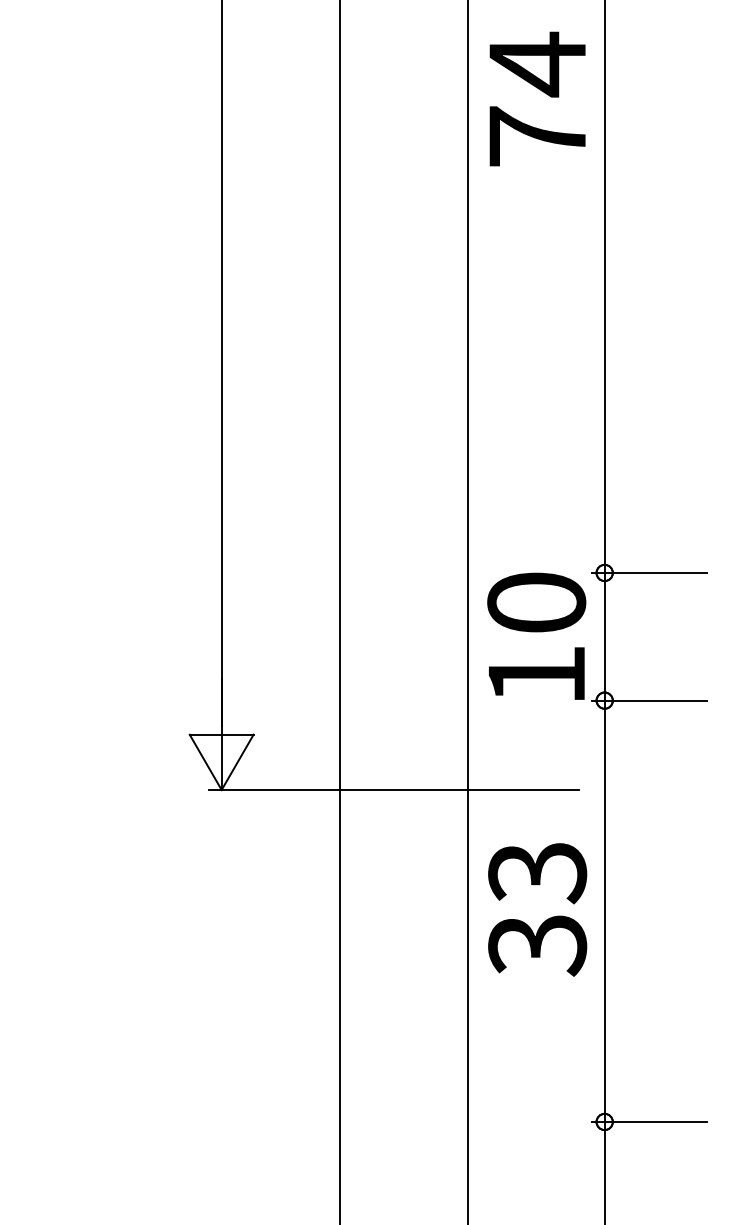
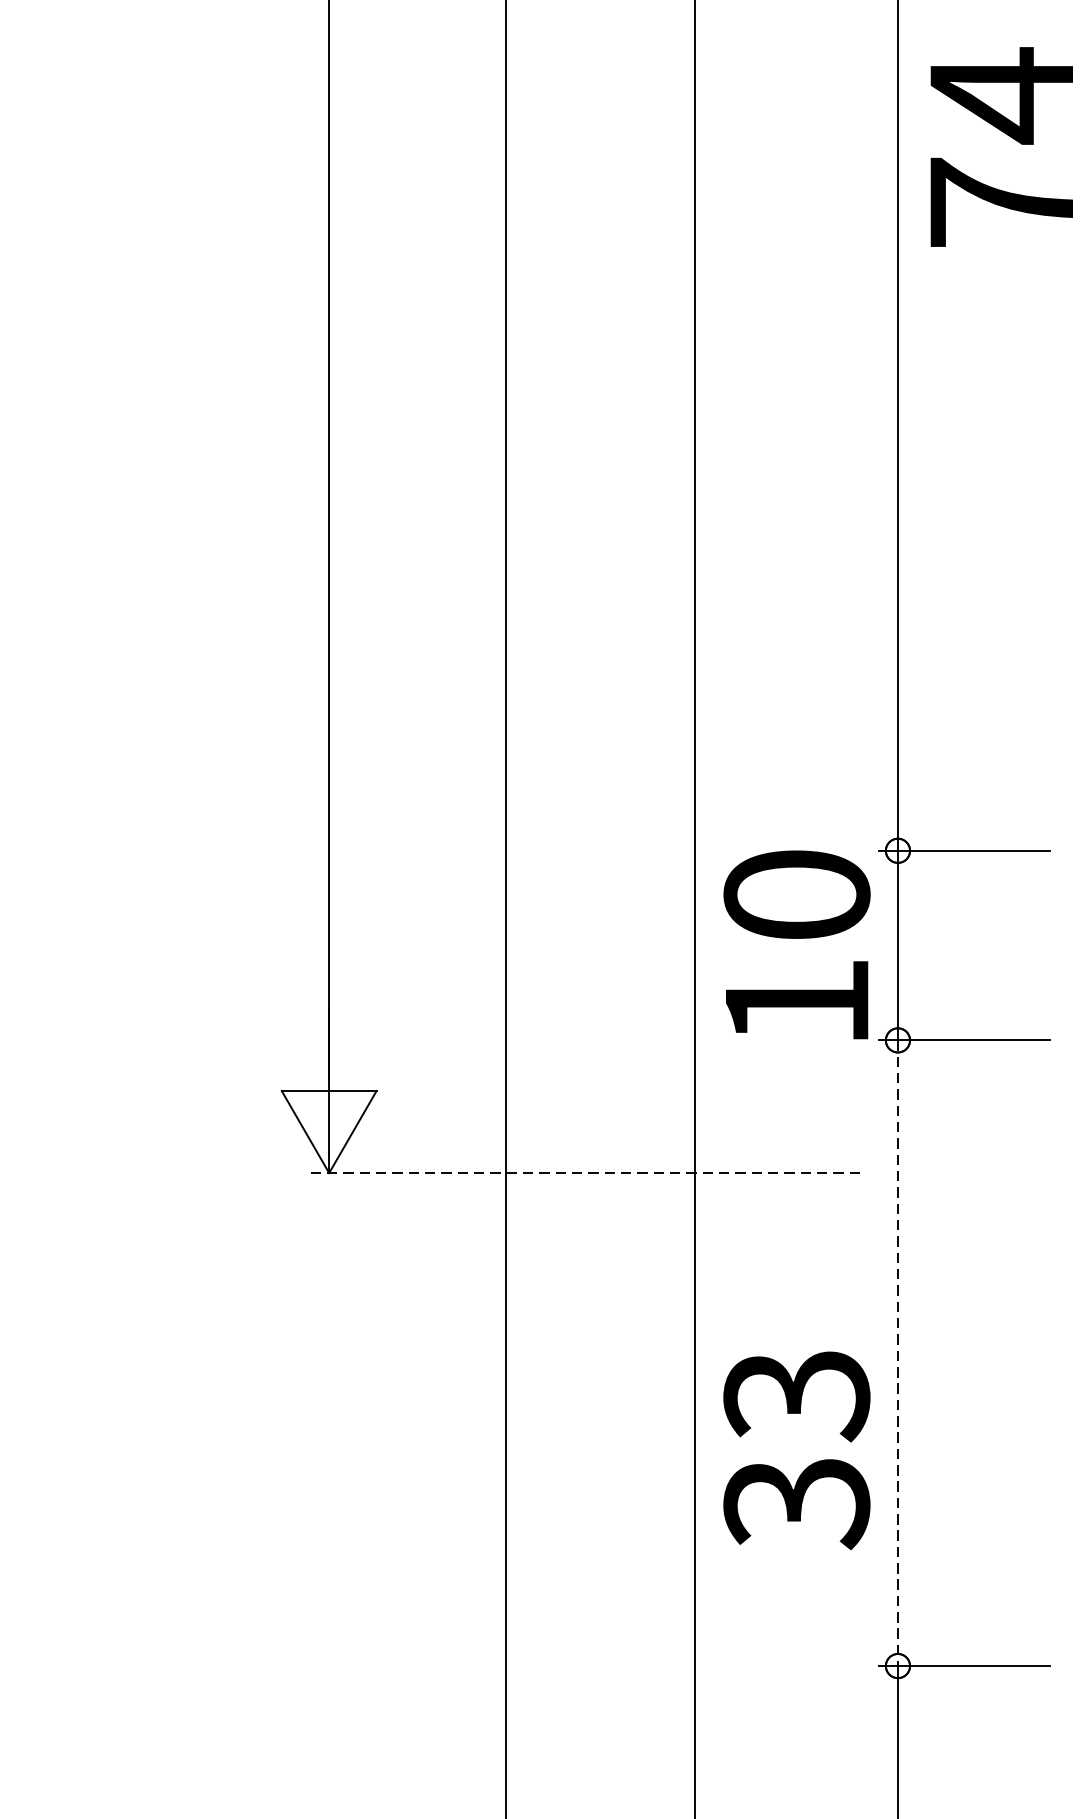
text: (537, 98) -> (1001, 146), moved
line: (393, 790) -> (584, 1173), solid -> dashed
text: (537, 909) -> (796, 1450), moved
line: (604, 911) -> (897, 1353), solid -> dashed

